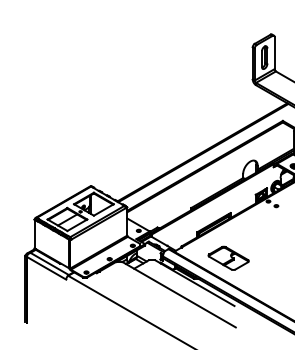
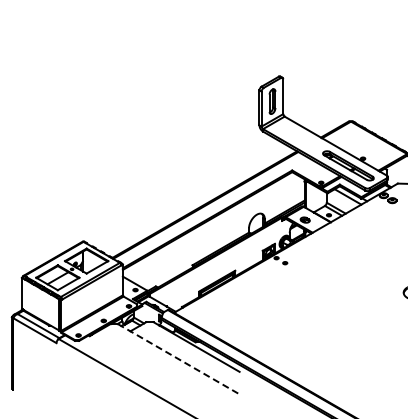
part: (228, 257) -> (233, 319), removed
line: (179, 294) -> (179, 359), solid -> dashed

